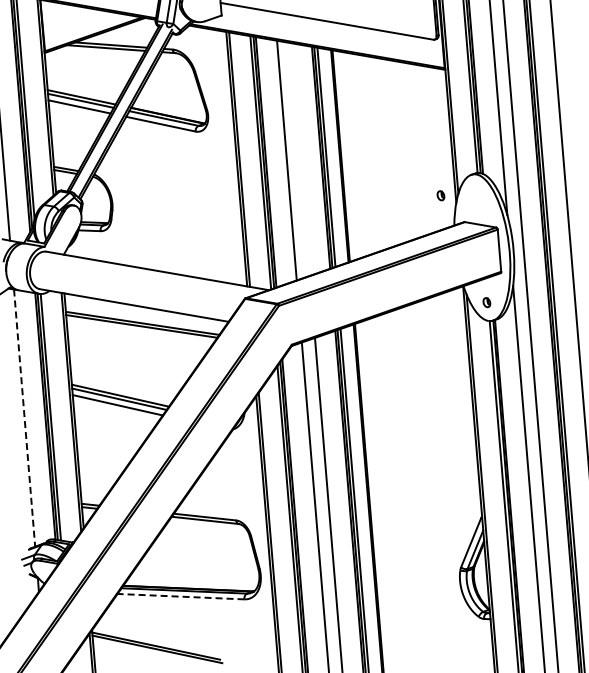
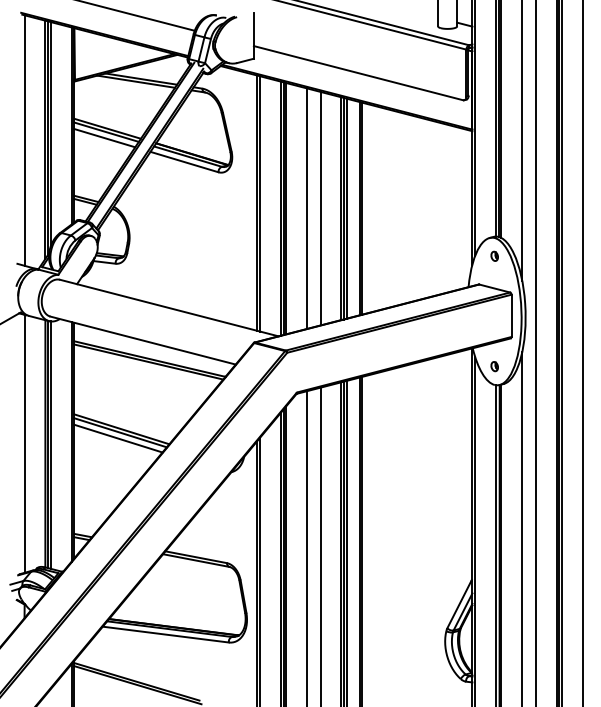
line: (300, 159) -> (320, 208), added
part: (440, 194) -> (494, 255), moved
line: (24, 418) -> (24, 444), dashed -> solid
line: (180, 596) -> (165, 634), dashed -> solid

